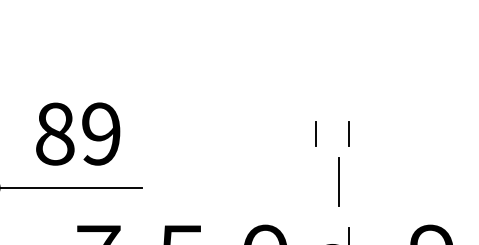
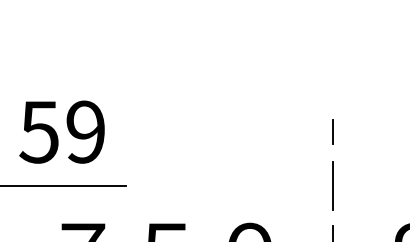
text: (54, 133) -> (39, 131), 89 -> 59
line: (315, 133) -> (300, 131), removed
line: (338, 181) -> (333, 185), moved

